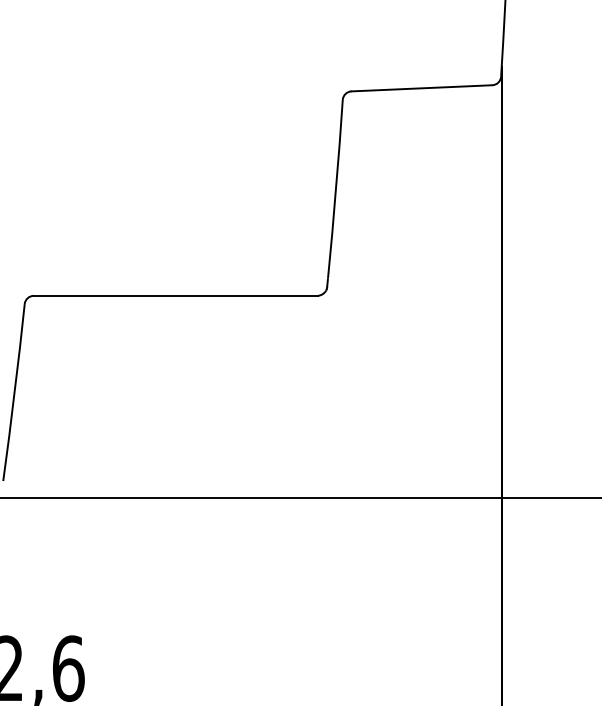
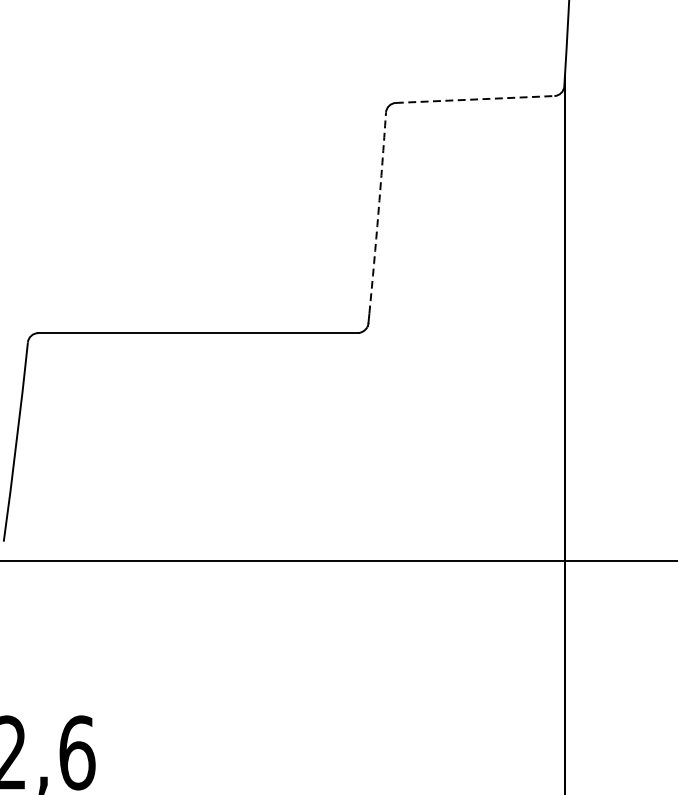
line: (422, 88) -> (475, 99), solid -> dashed
arc: (336, 189) -> (378, 213), solid -> dashed

